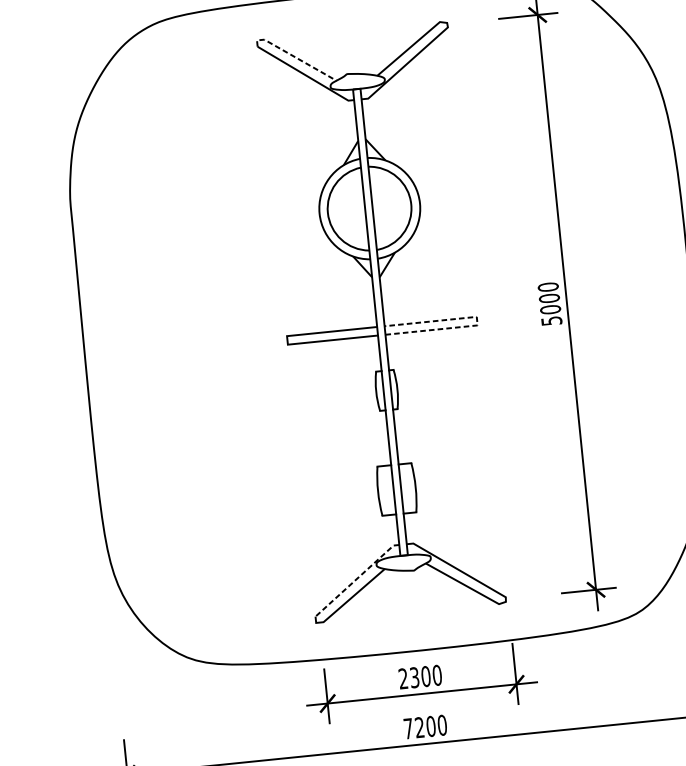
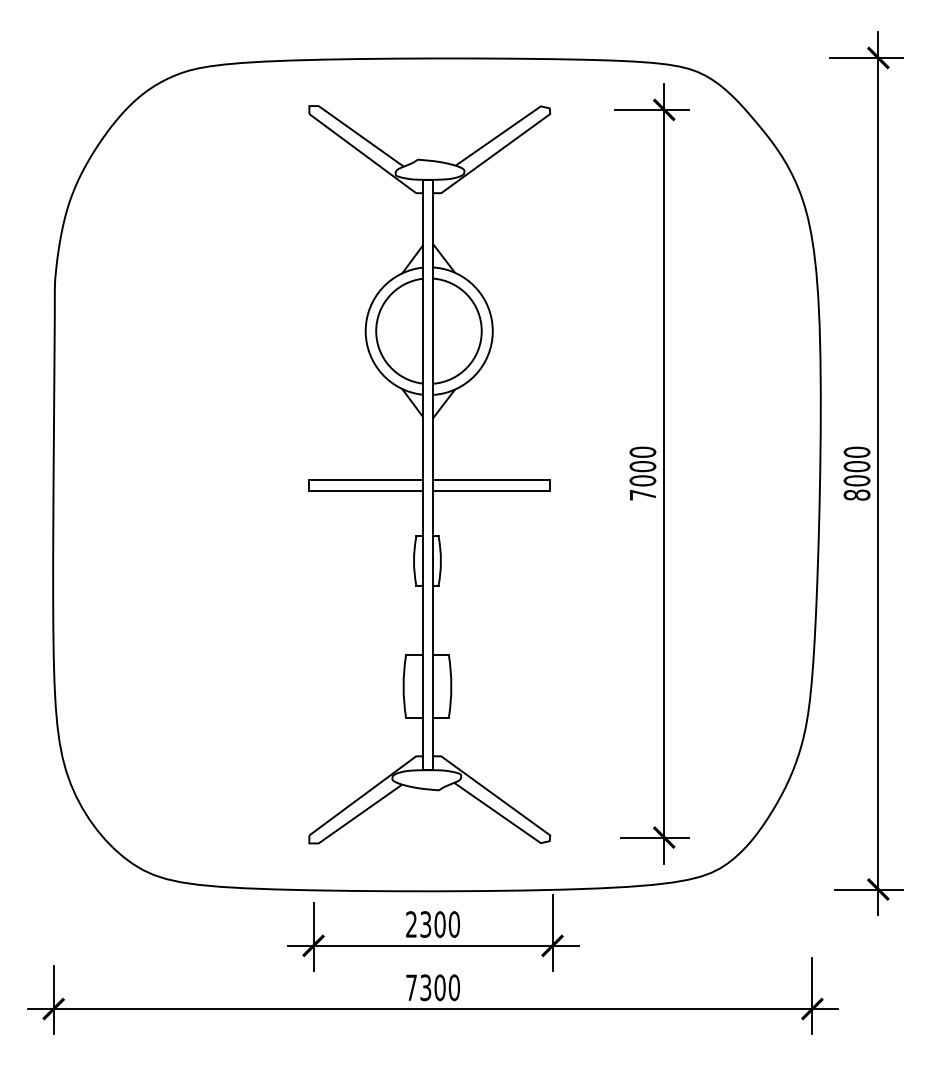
line: (293, 56) -> (353, 130), dashed -> solid
line: (477, 320) -> (549, 485), dashed -> solid
text: (552, 321) -> (643, 495), 5000 -> 7000
line: (357, 578) -> (366, 793), dashed -> solid
text: (419, 727) -> (425, 987), 7200 -> 7300

